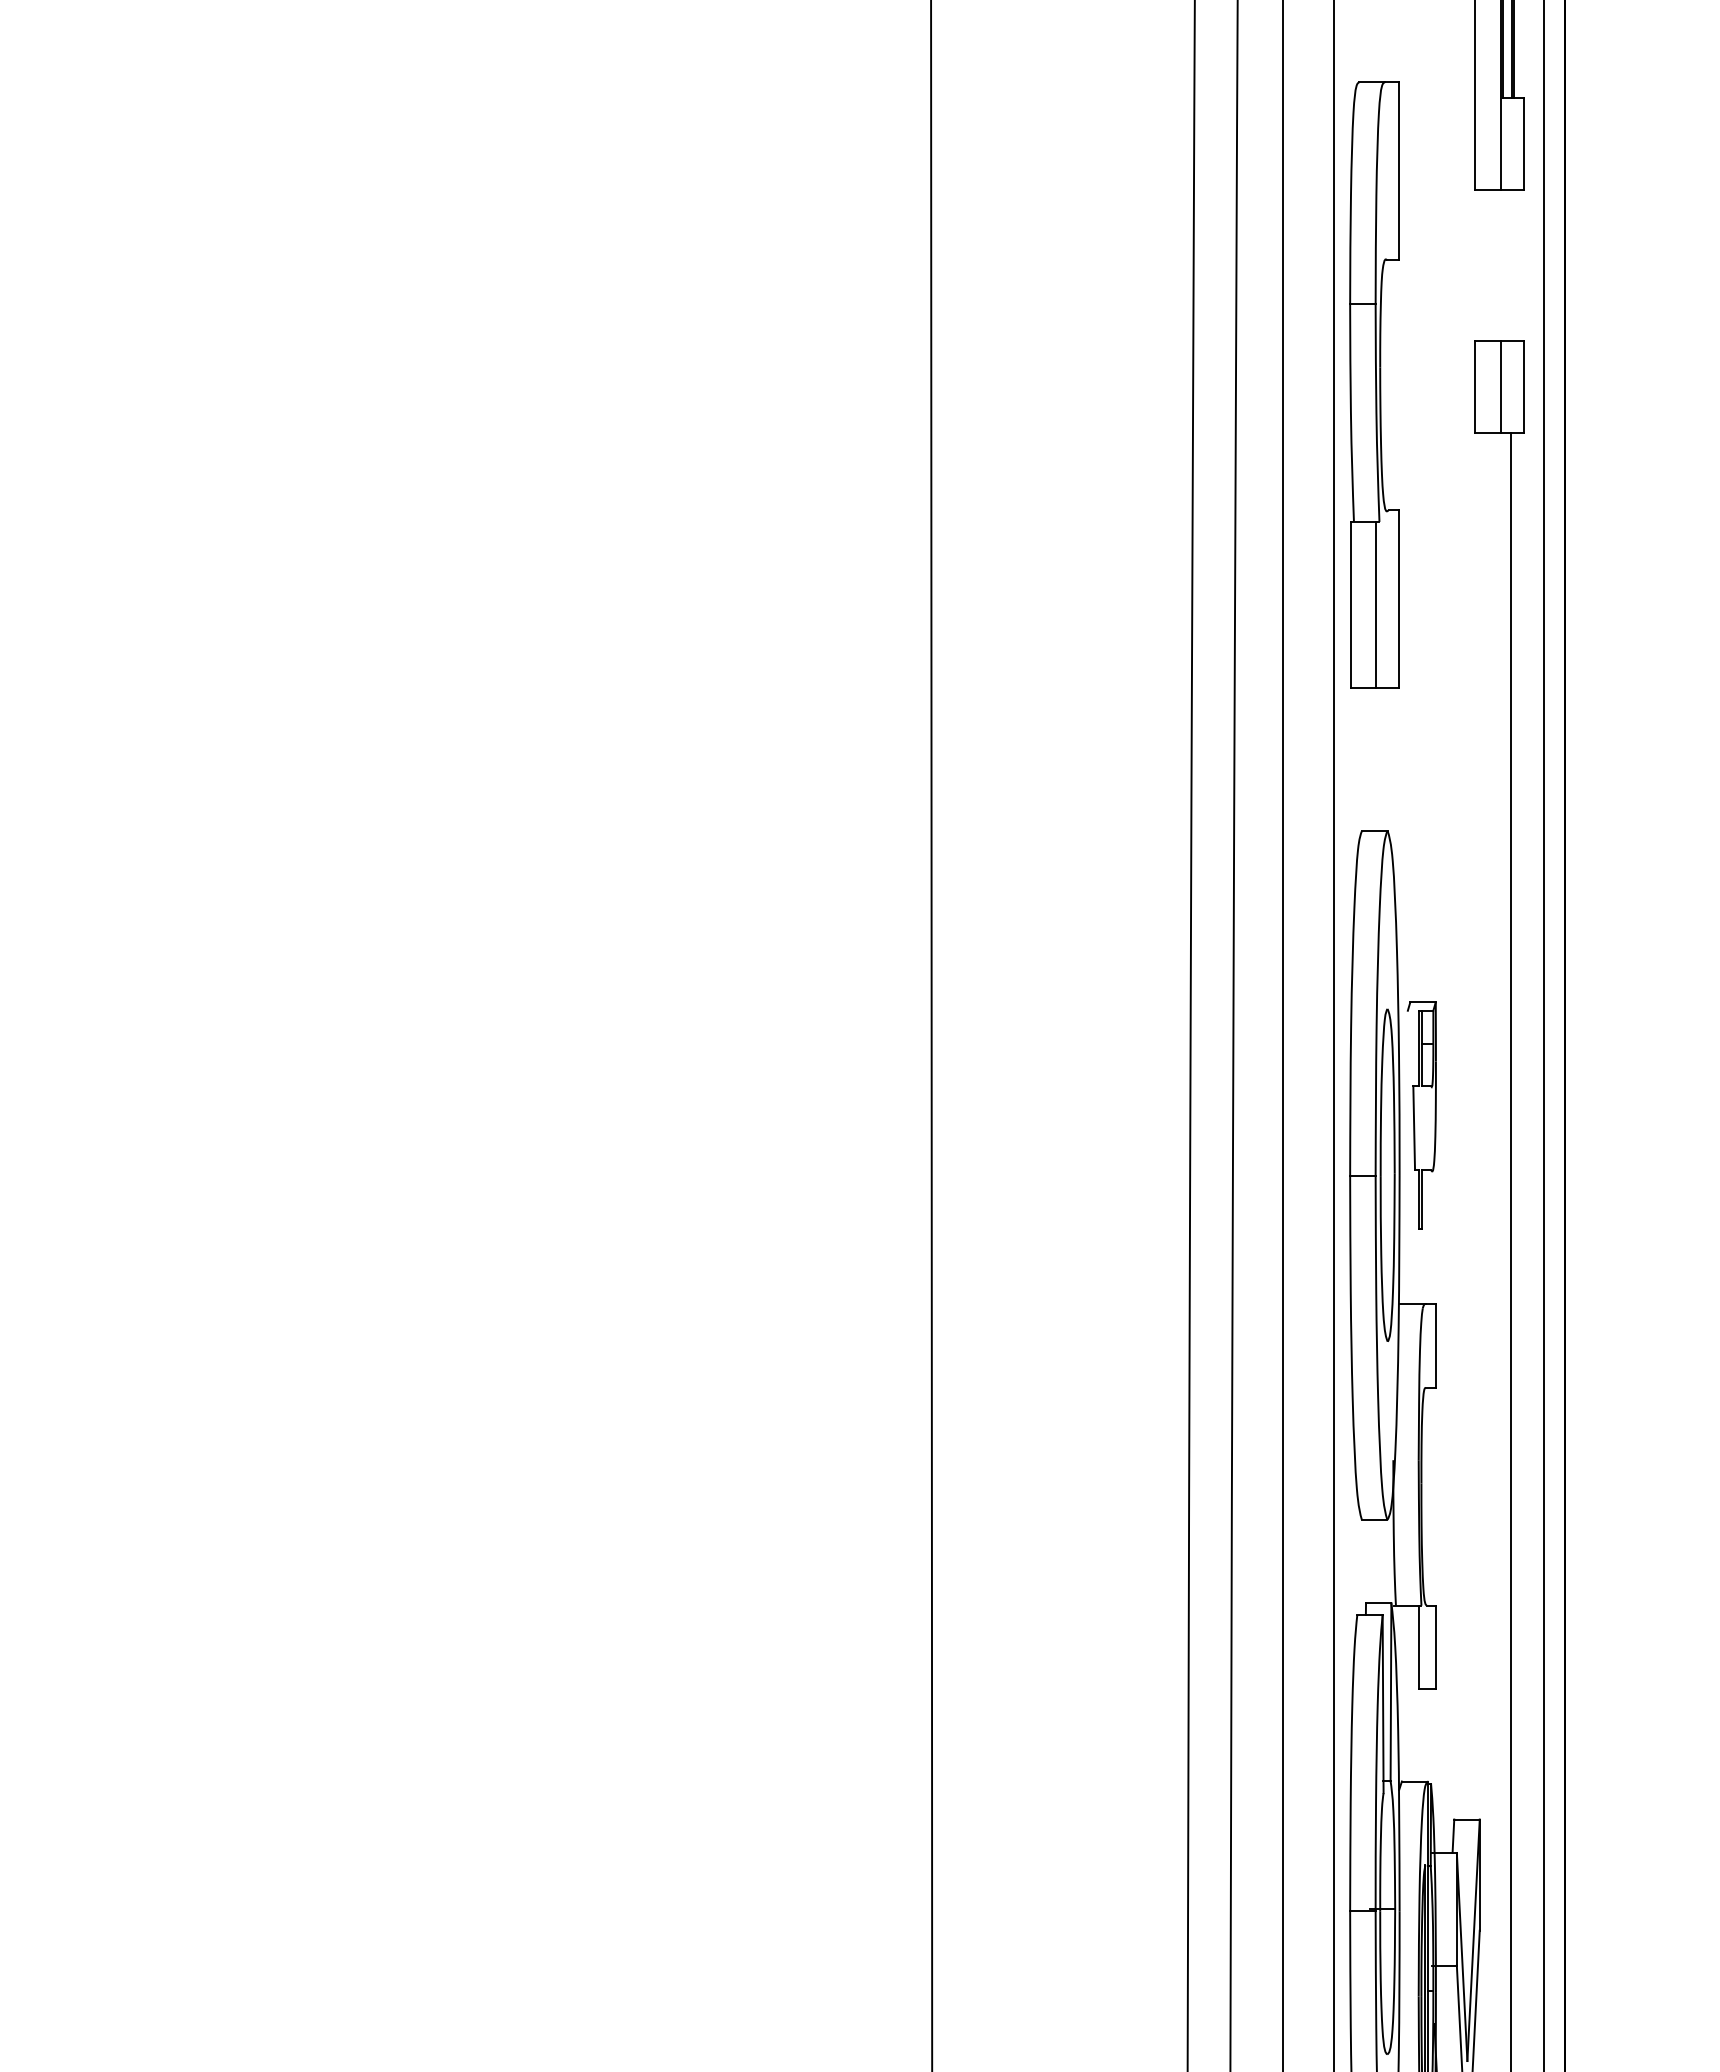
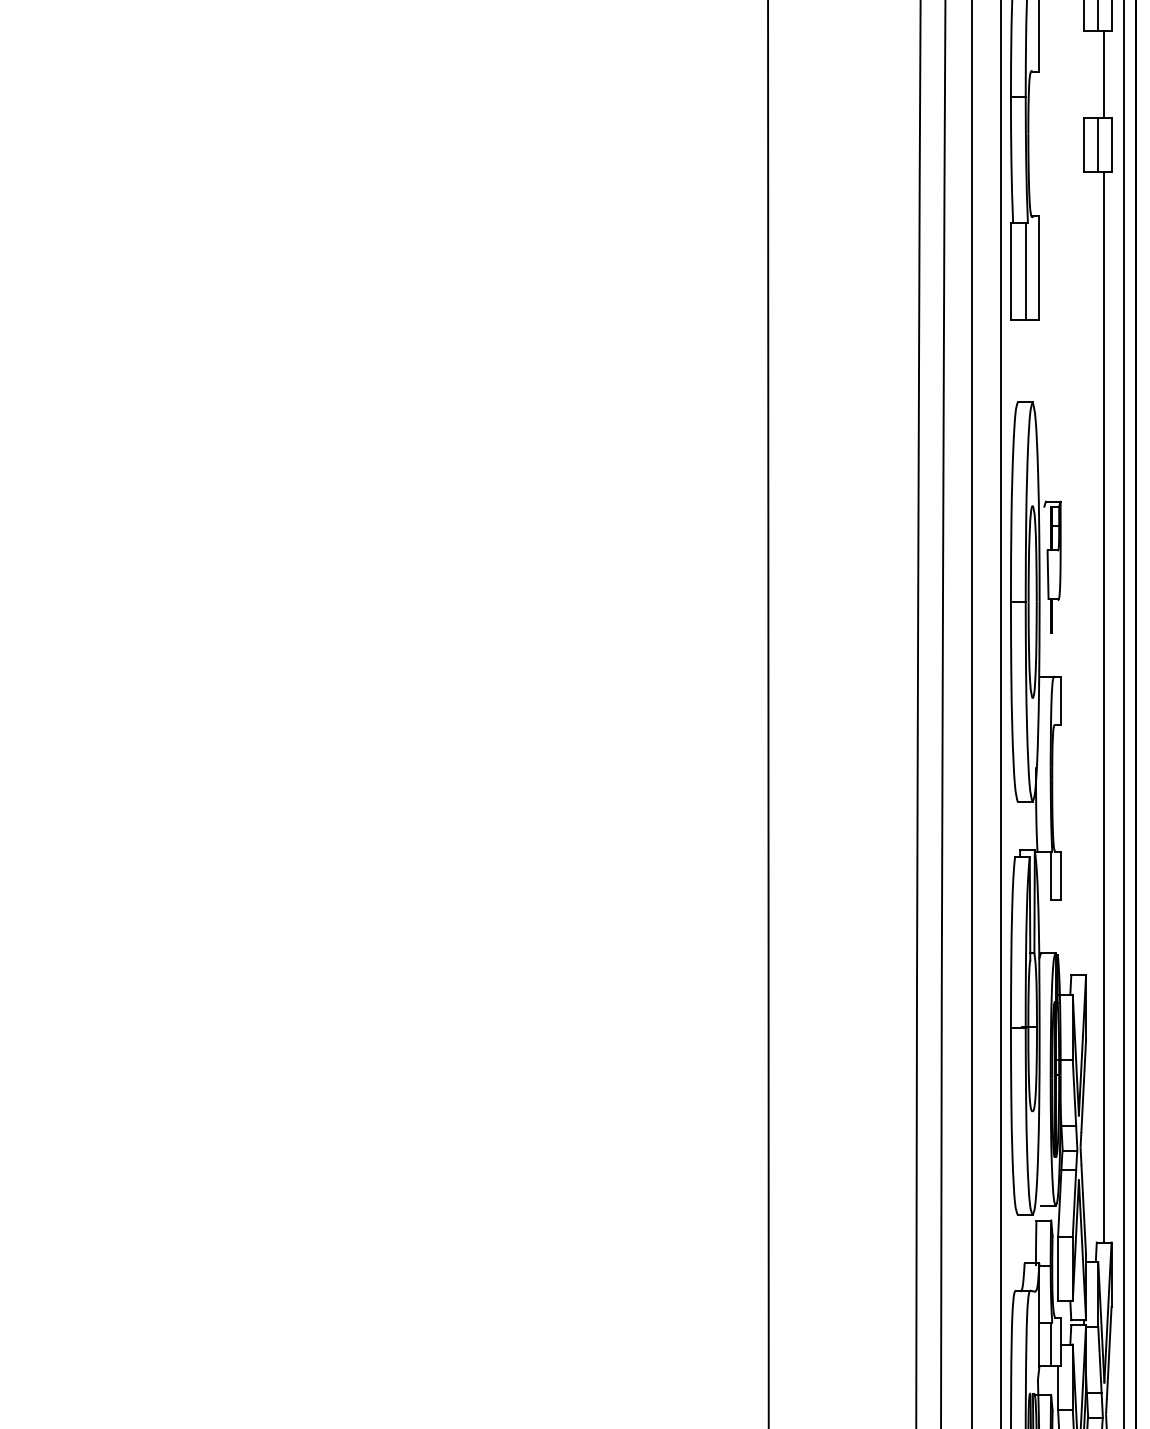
line: (1511, 265) -> (1104, 74), added

